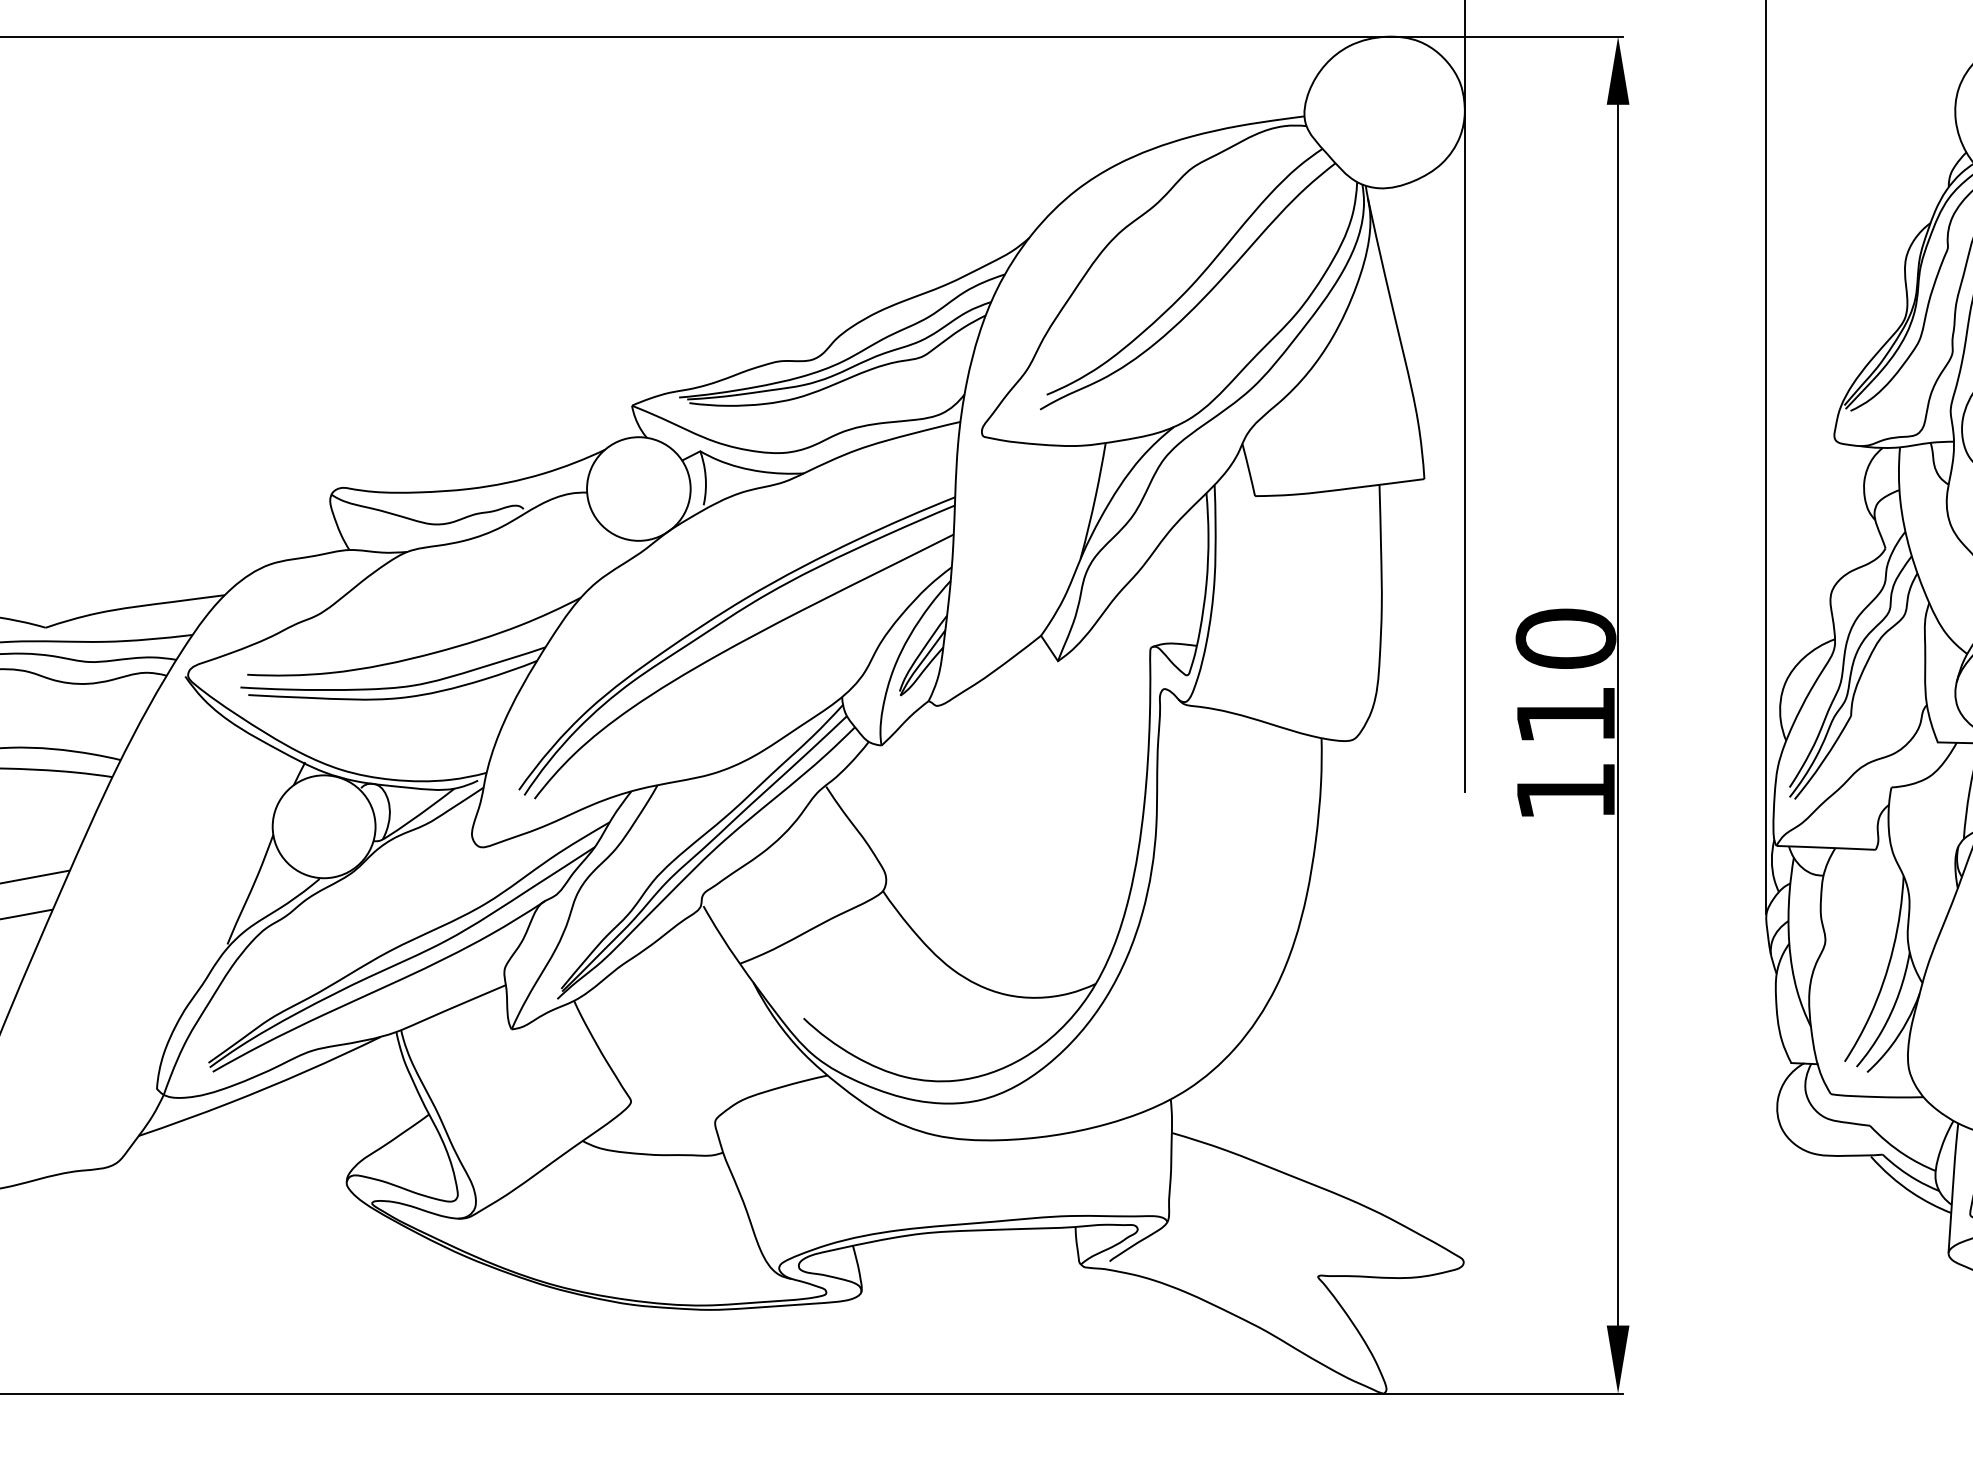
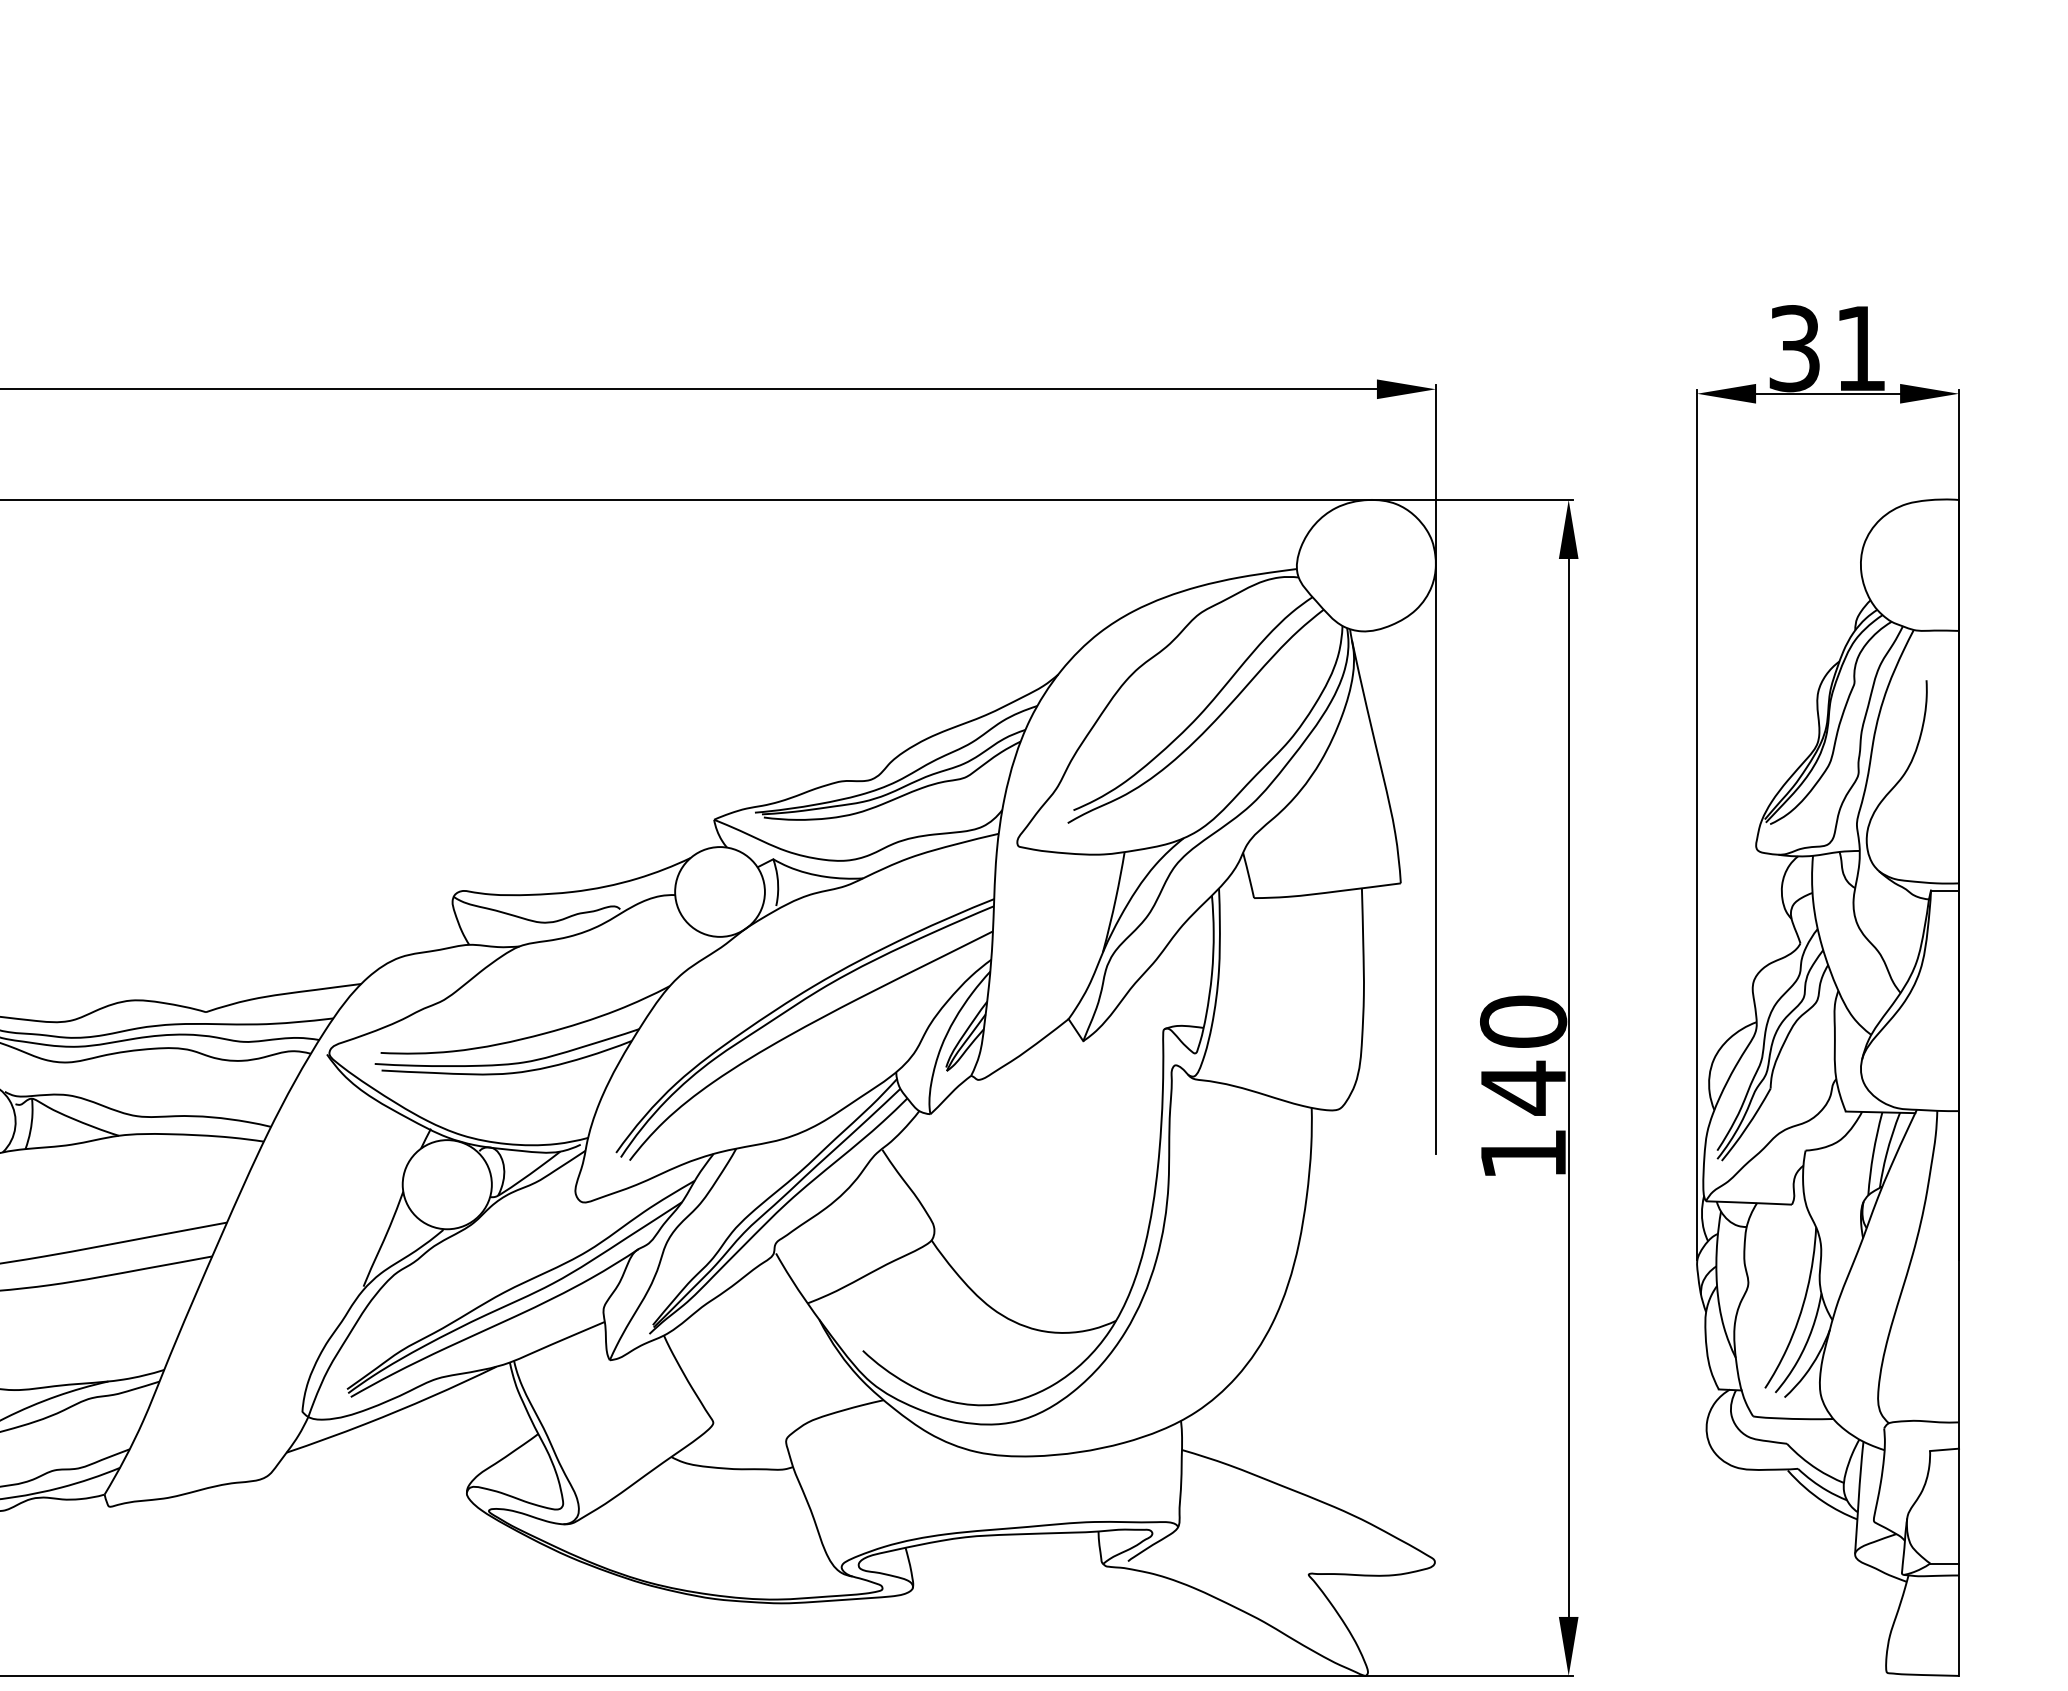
text: (1565, 714) -> (1523, 1087), 110 -> 140

